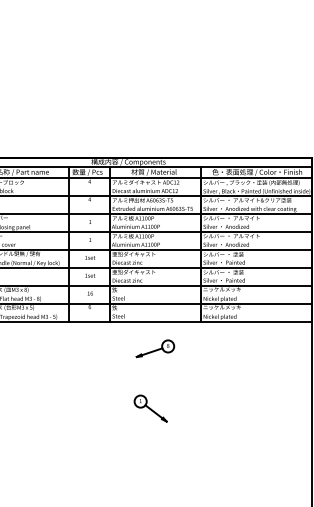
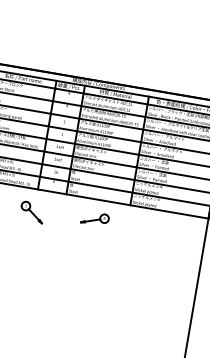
part: (150, 408) -> (32, 212), moved

